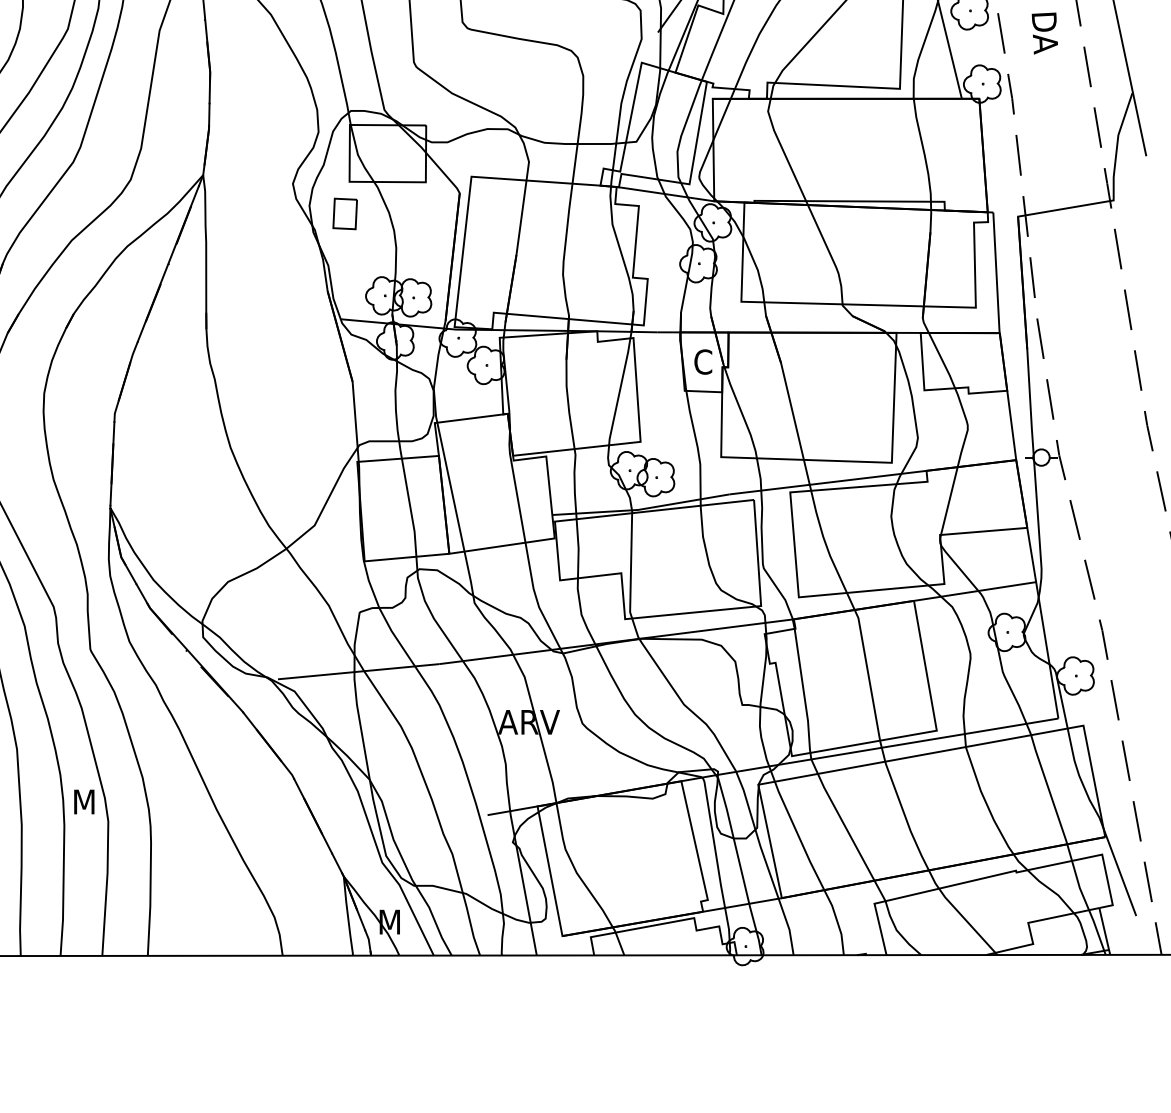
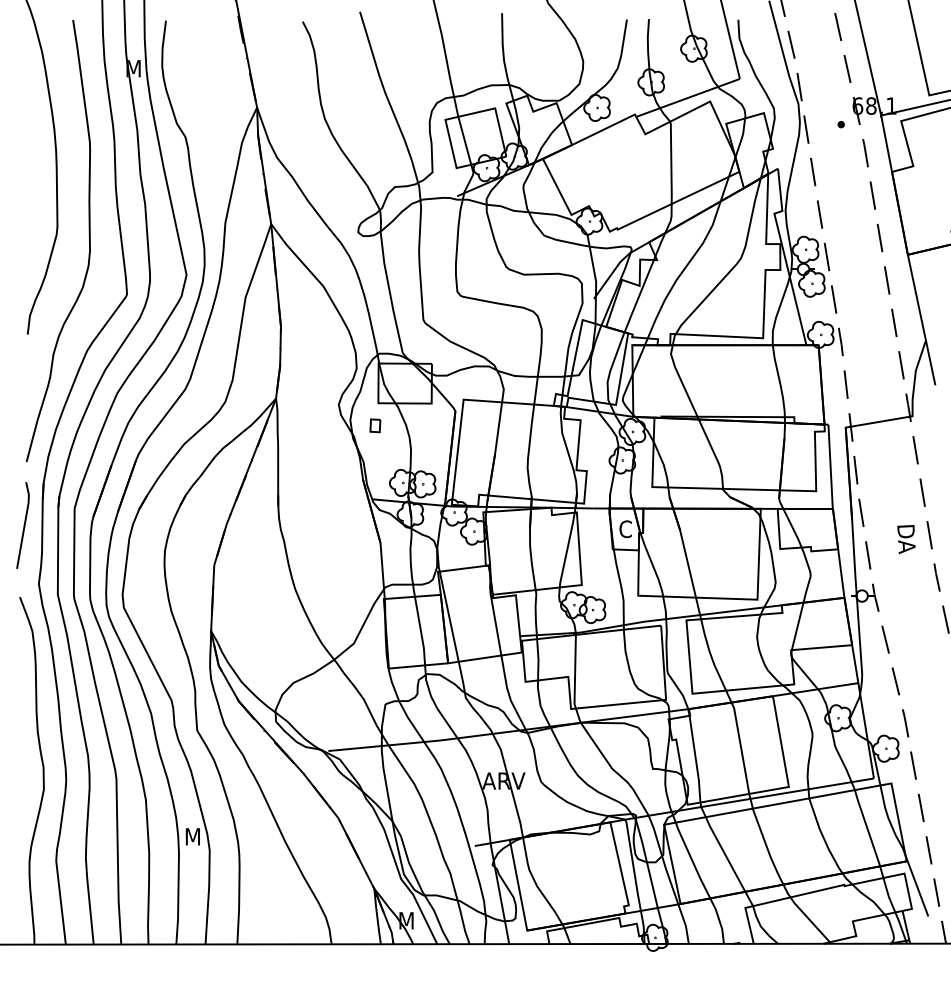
text: (1044, 33) -> (906, 539), moved
part: (345, 213) -> (375, 425), size x0.6

